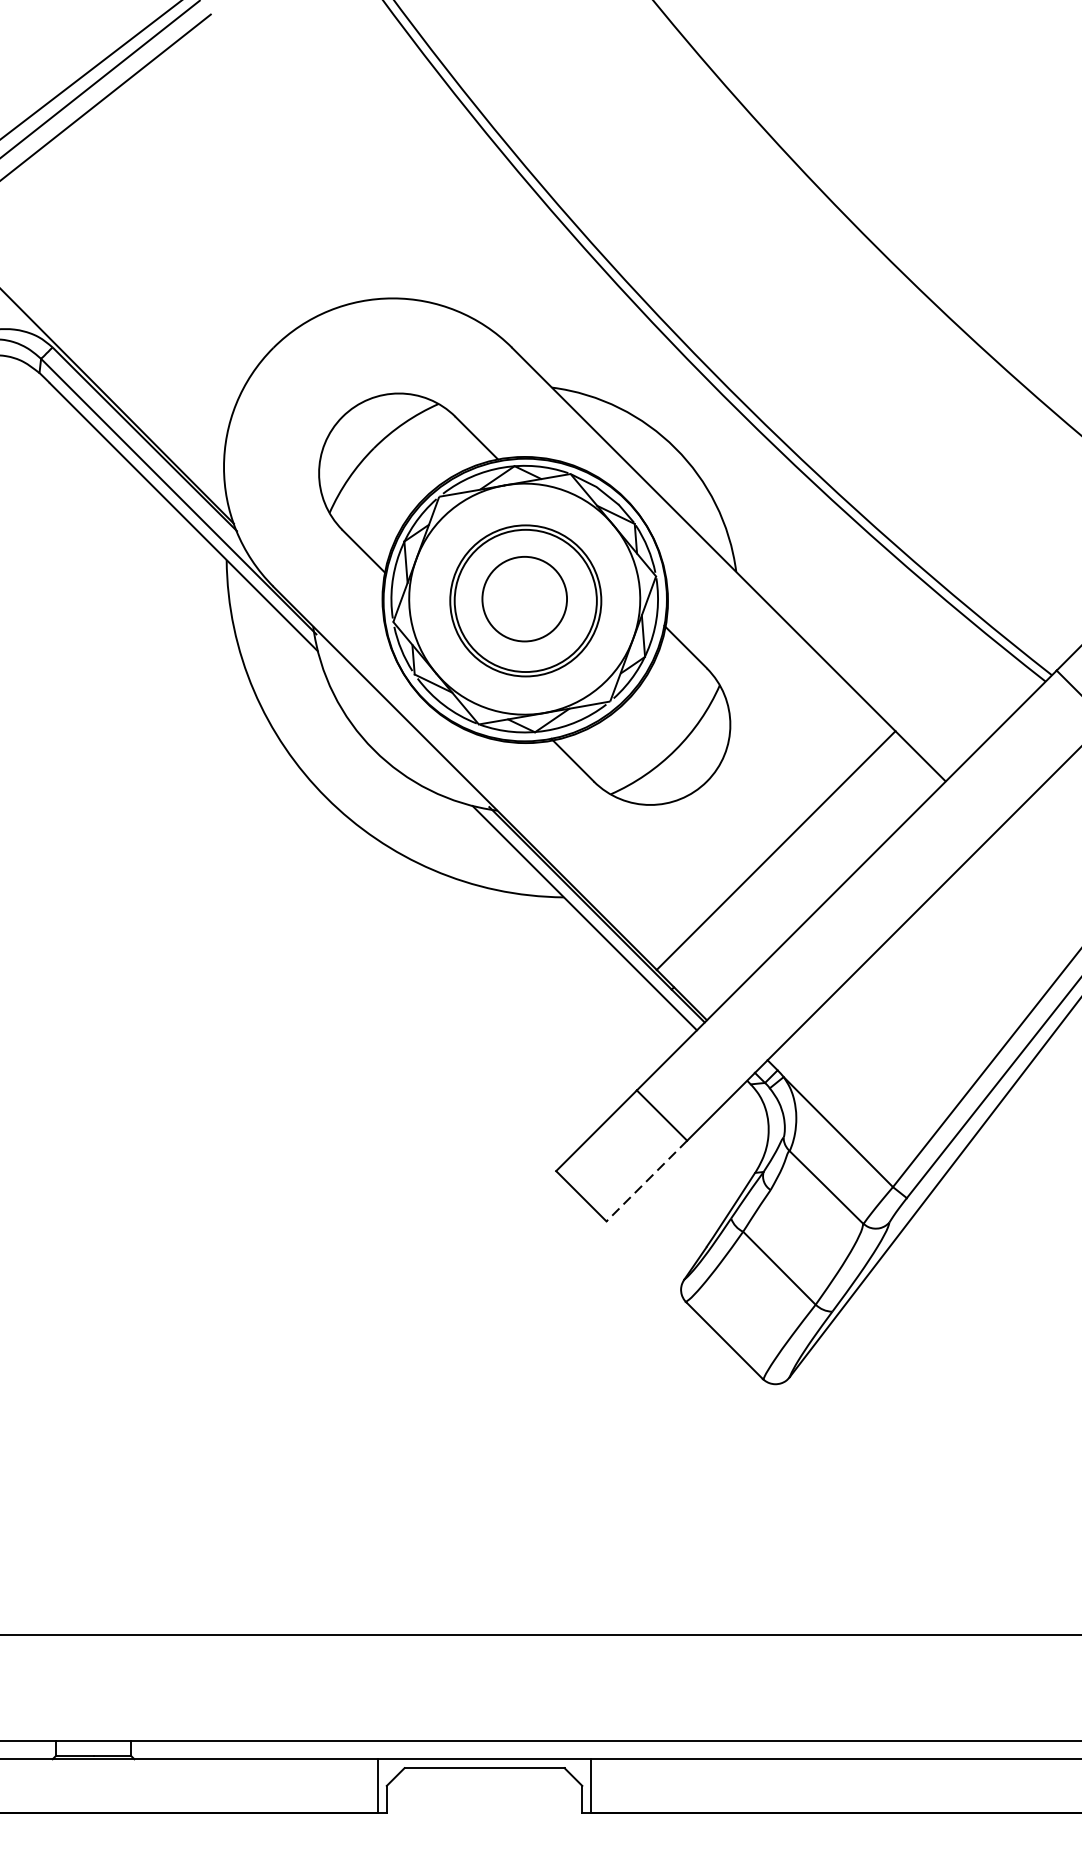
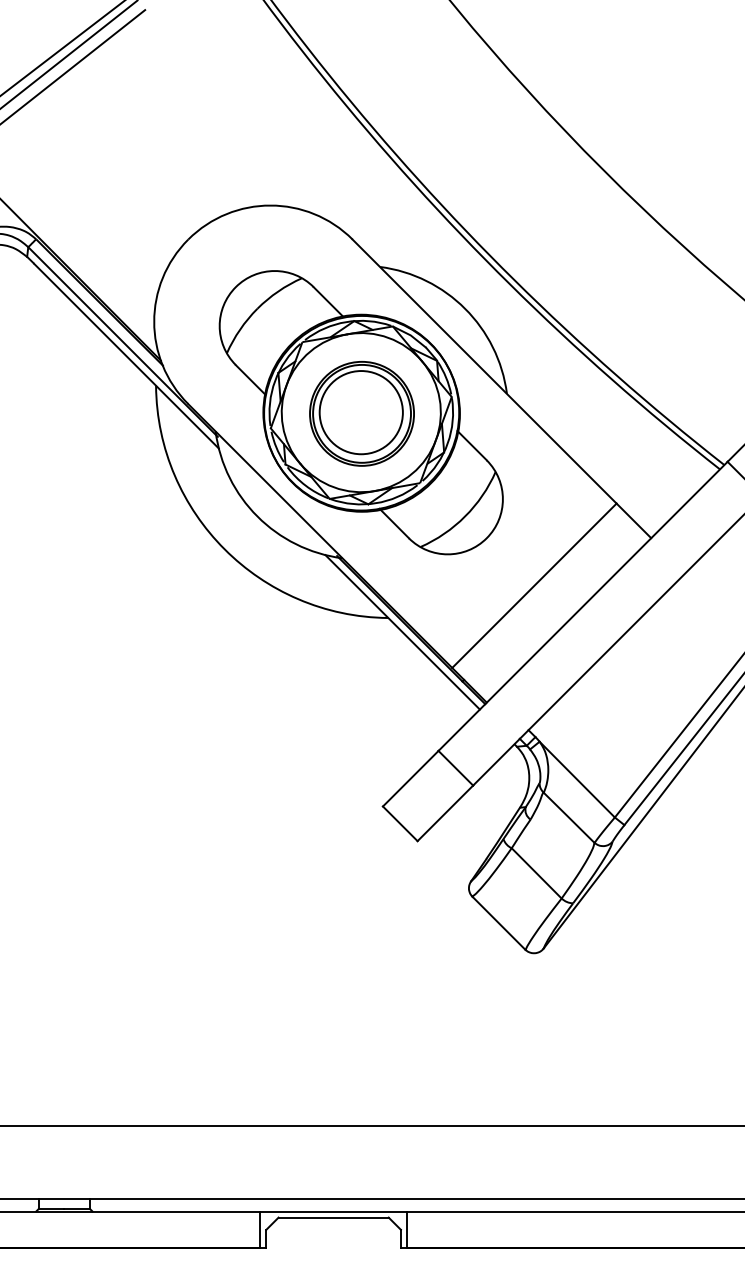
circle: (523, 598) -> (360, 412), size x1.43
line: (647, 1181) -> (445, 813), dashed -> solid

